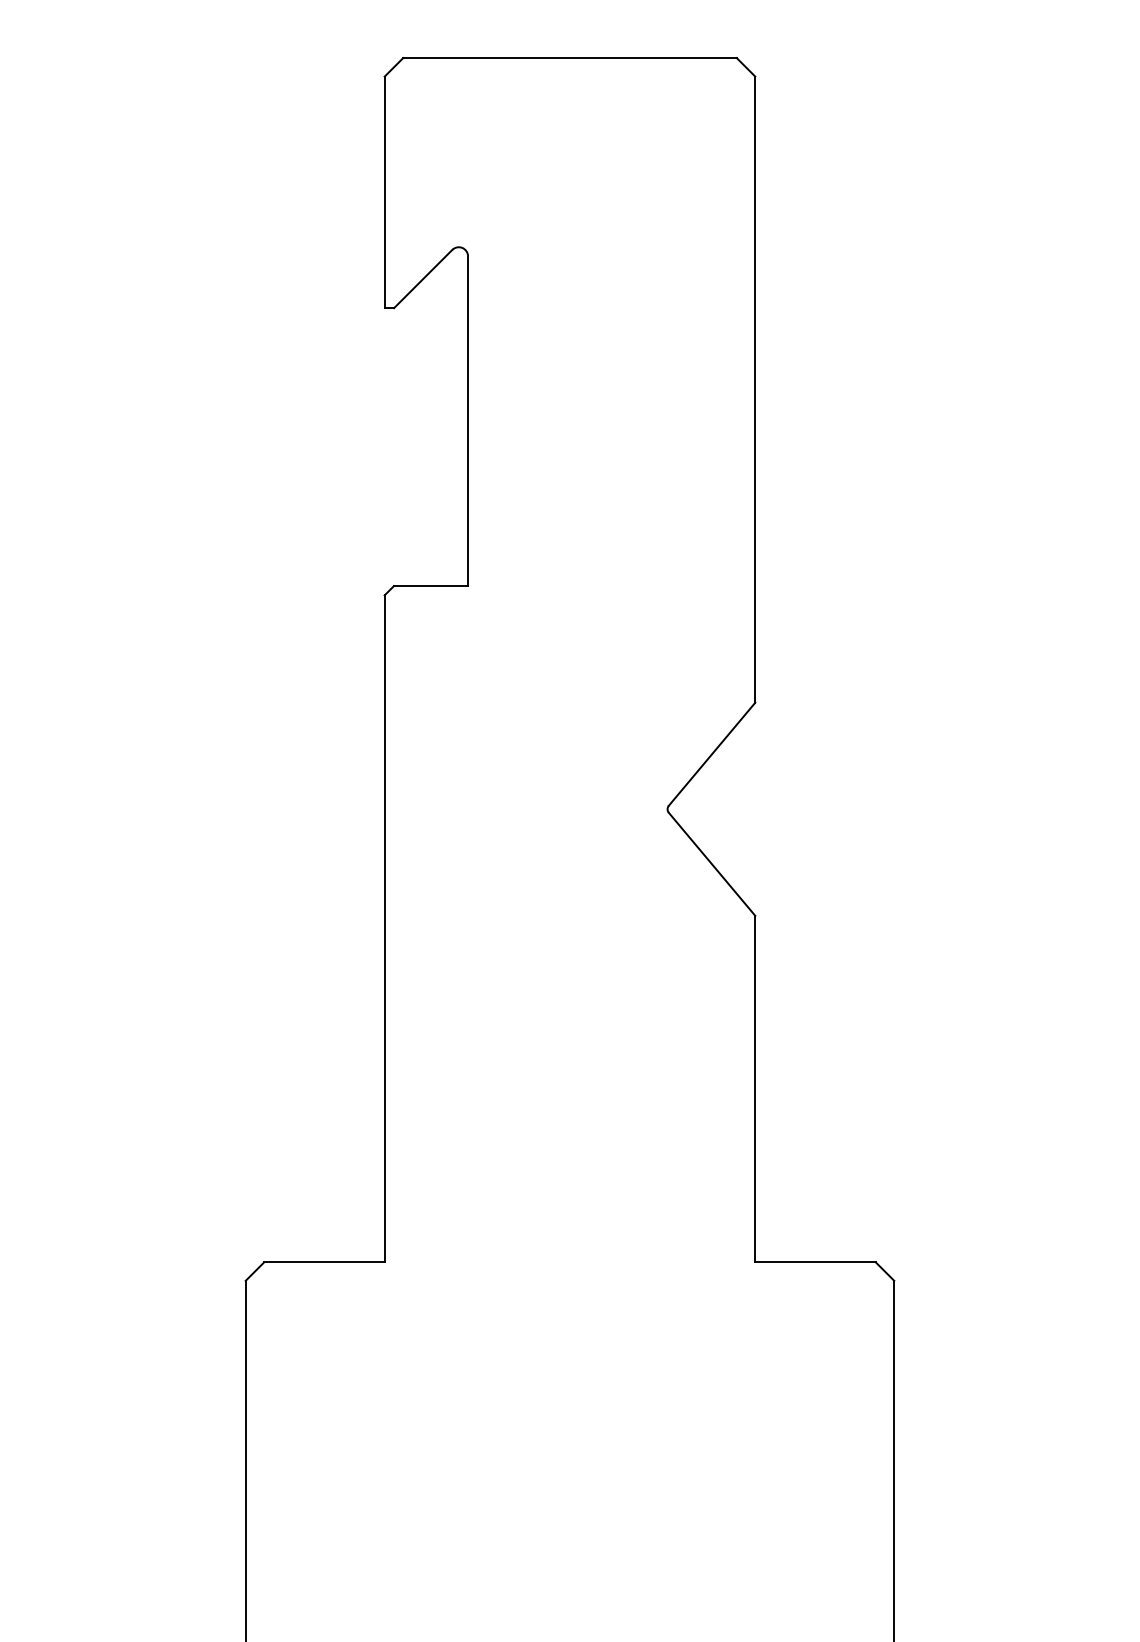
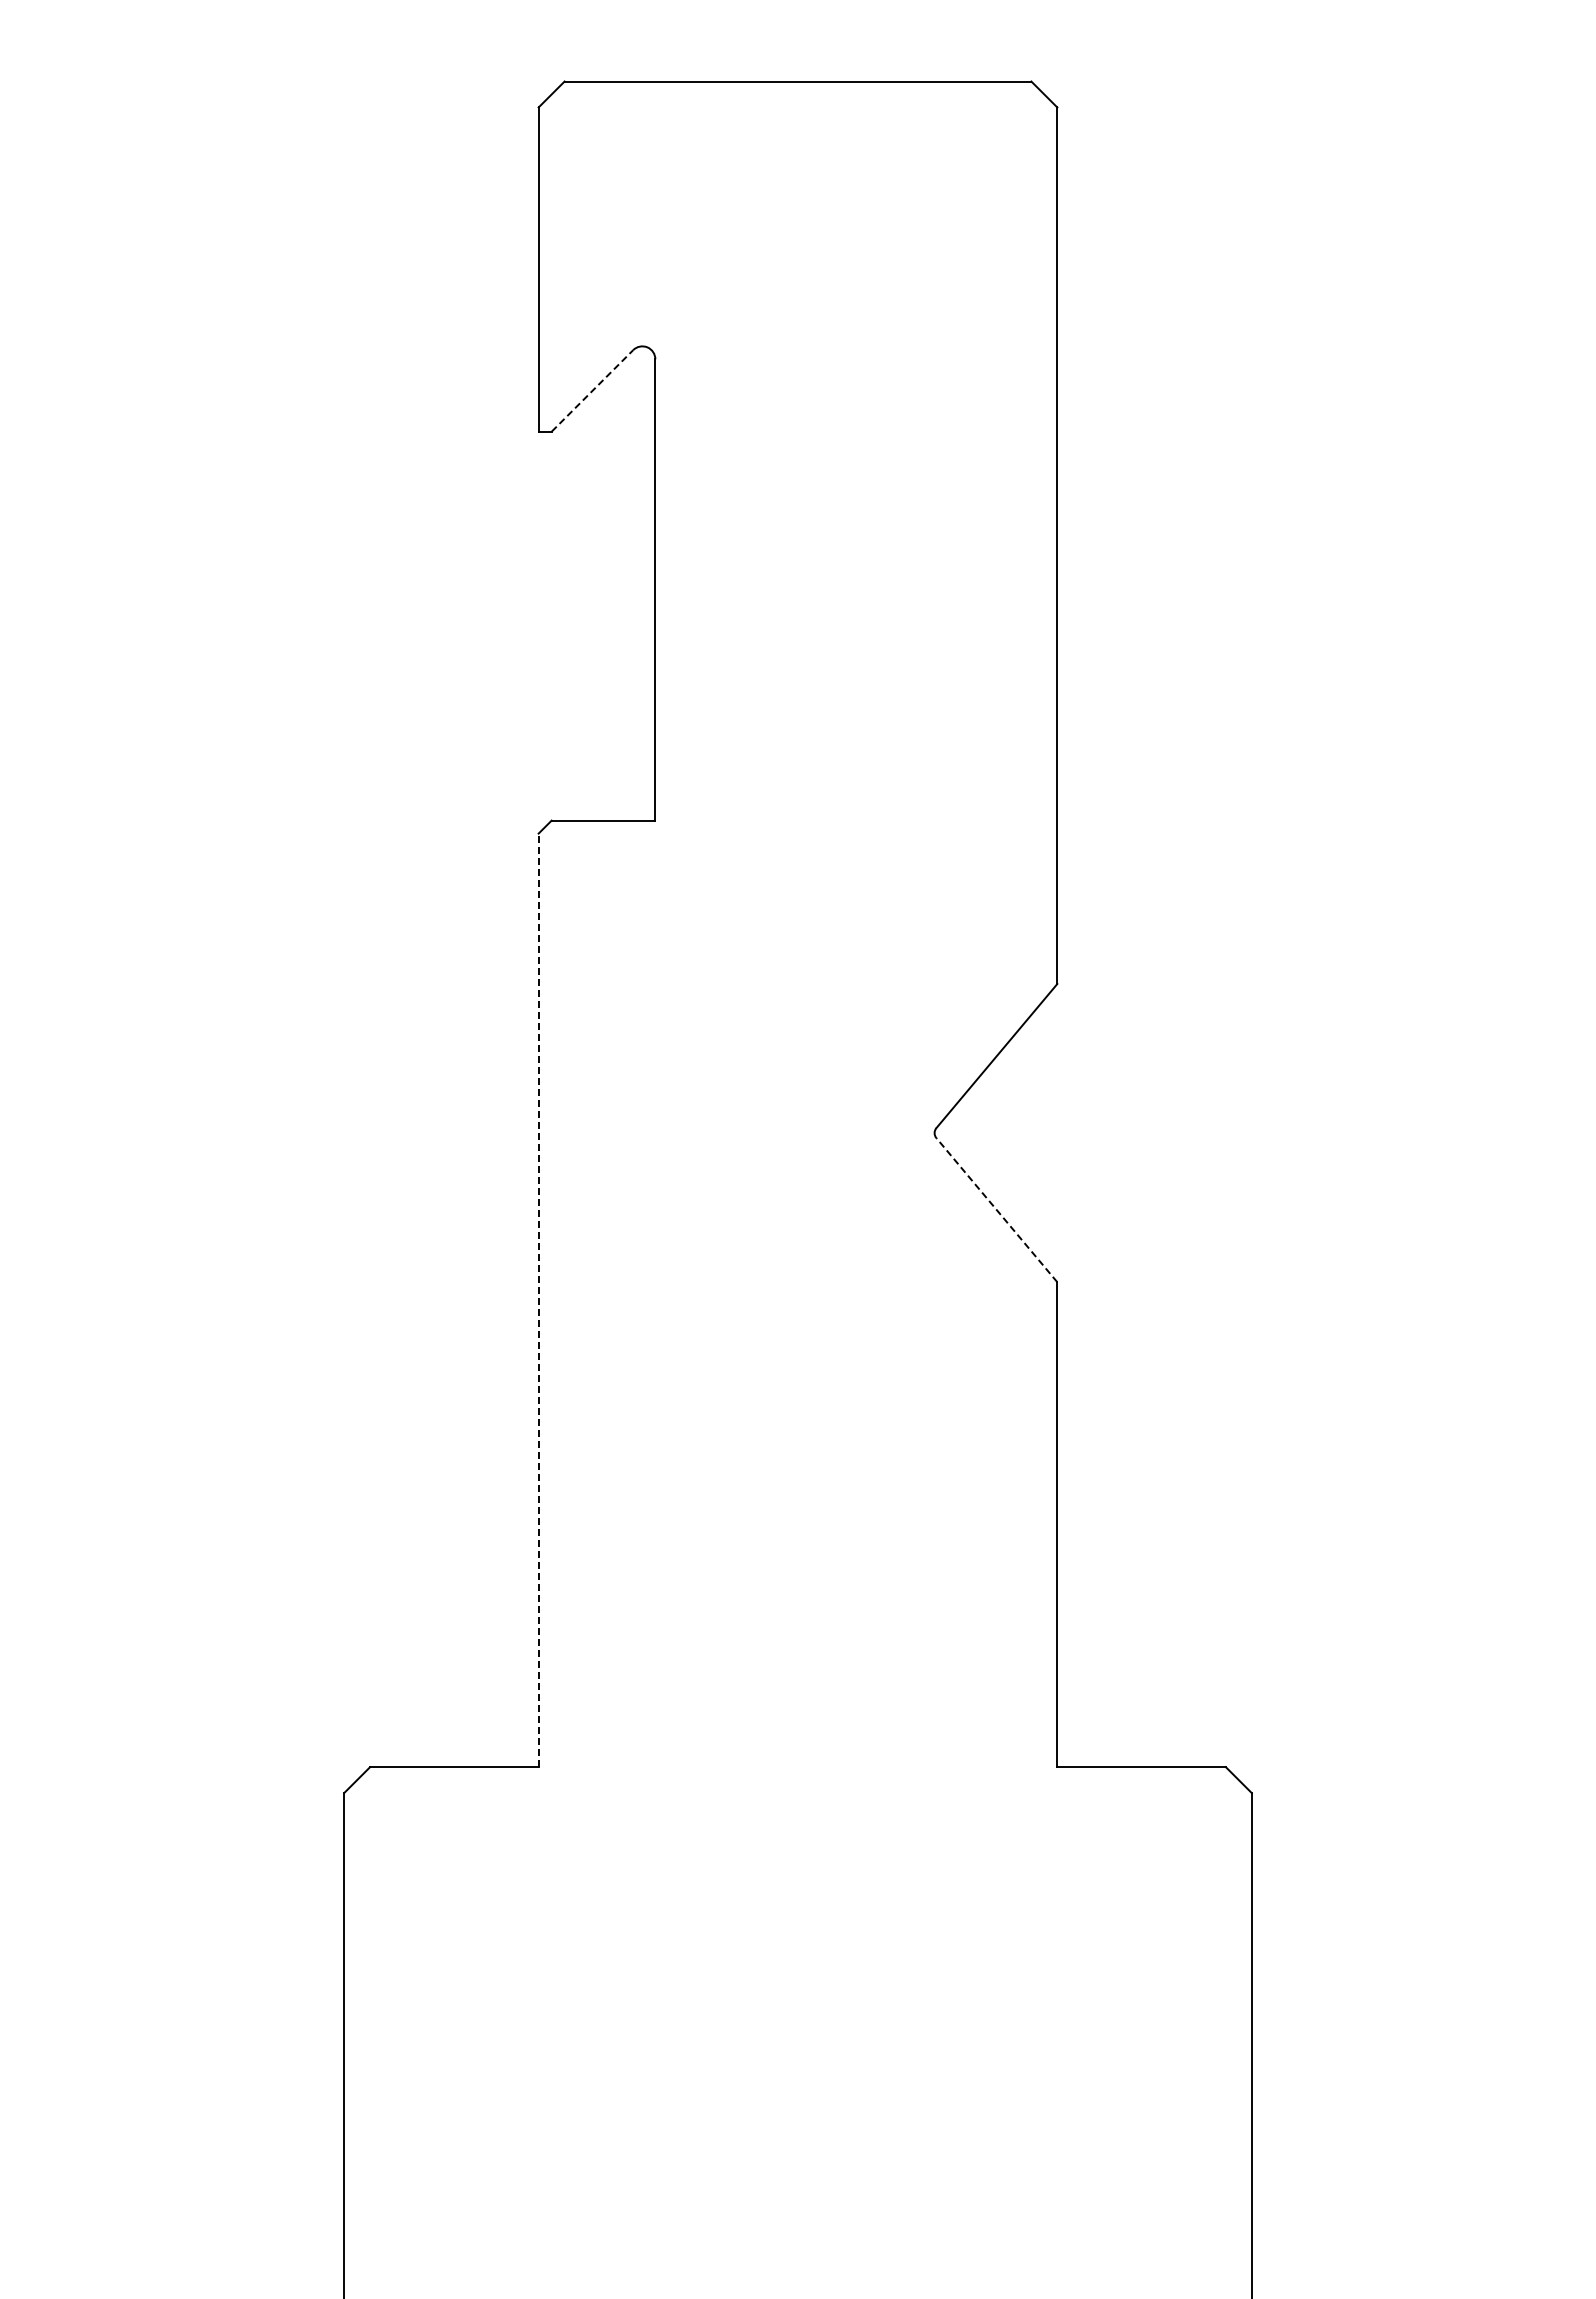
line: (423, 278) -> (592, 390), solid -> dashed
line: (711, 863) -> (996, 1209), solid -> dashed
line: (384, 928) -> (538, 1300), solid -> dashed

